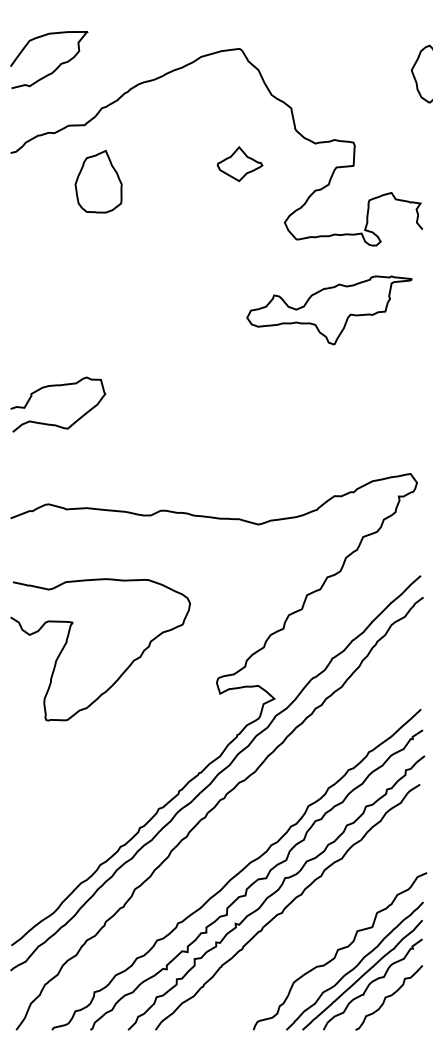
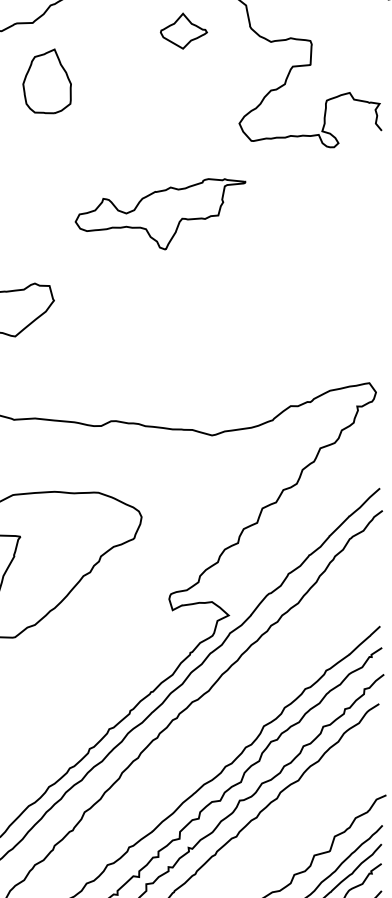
part: (239, 164) -> (183, 31), moved
part: (329, 310) -> (160, 214), moved

